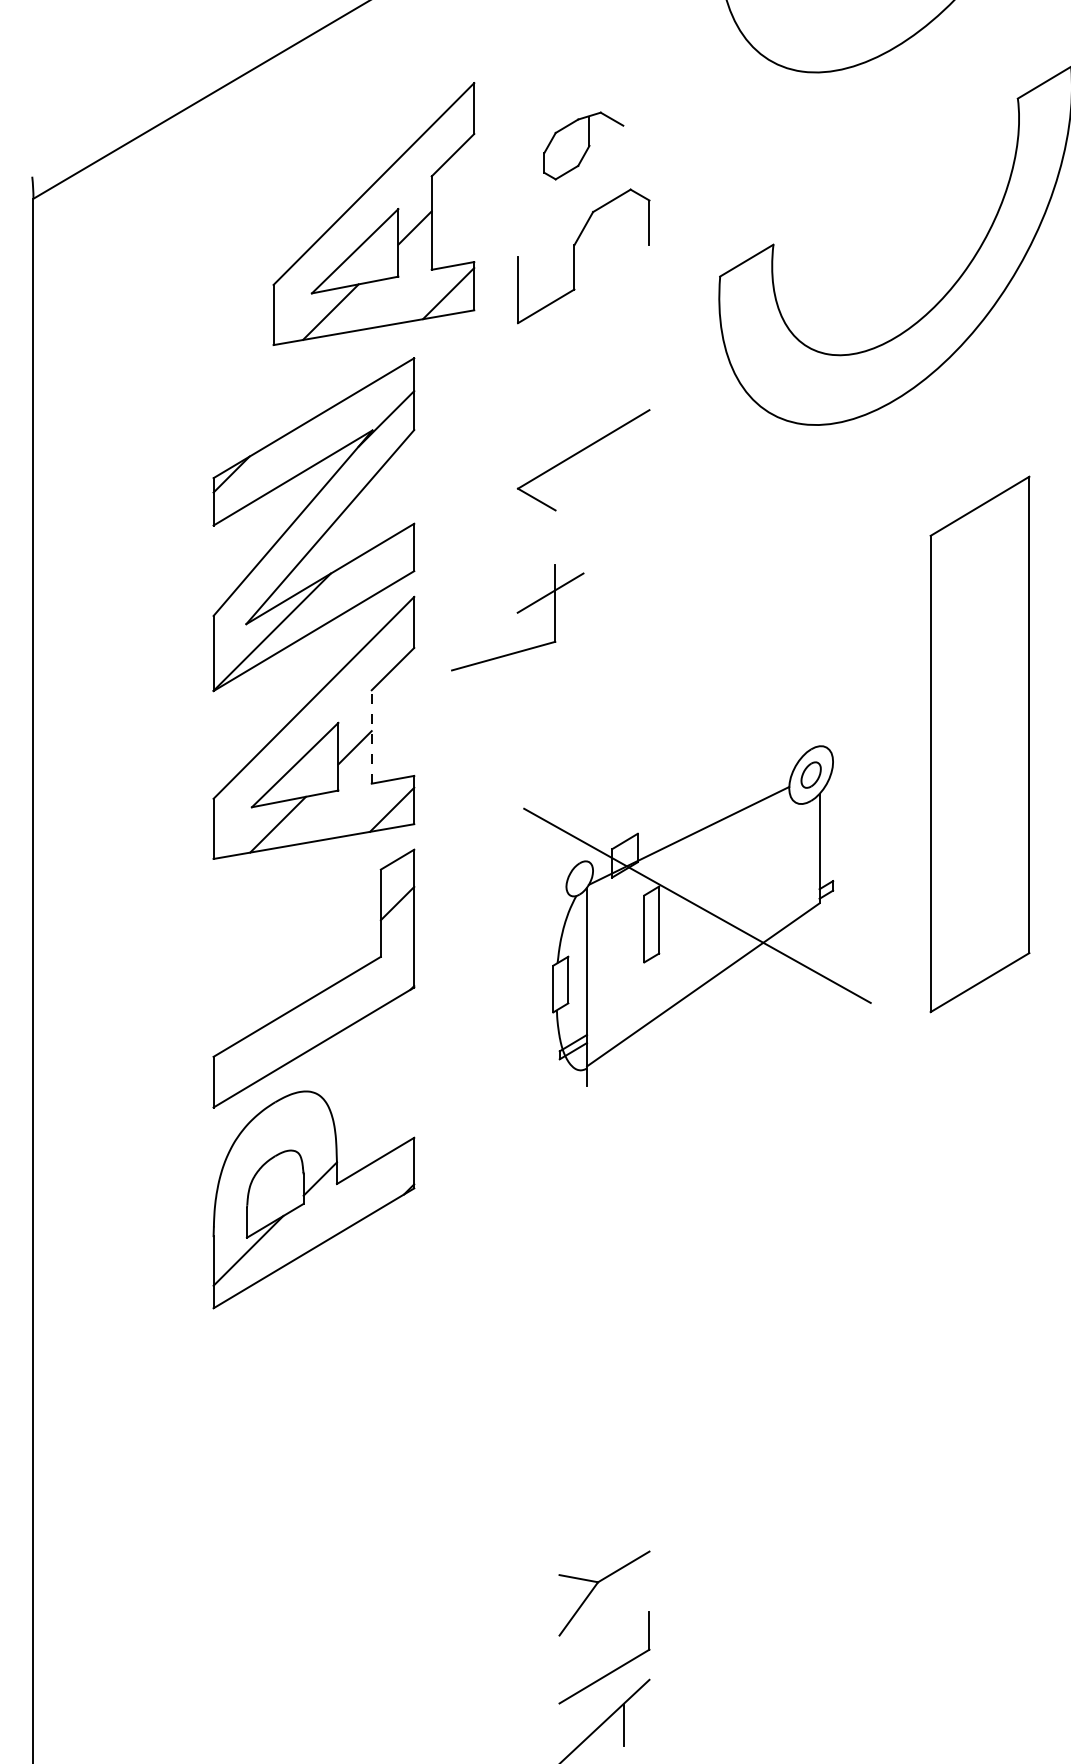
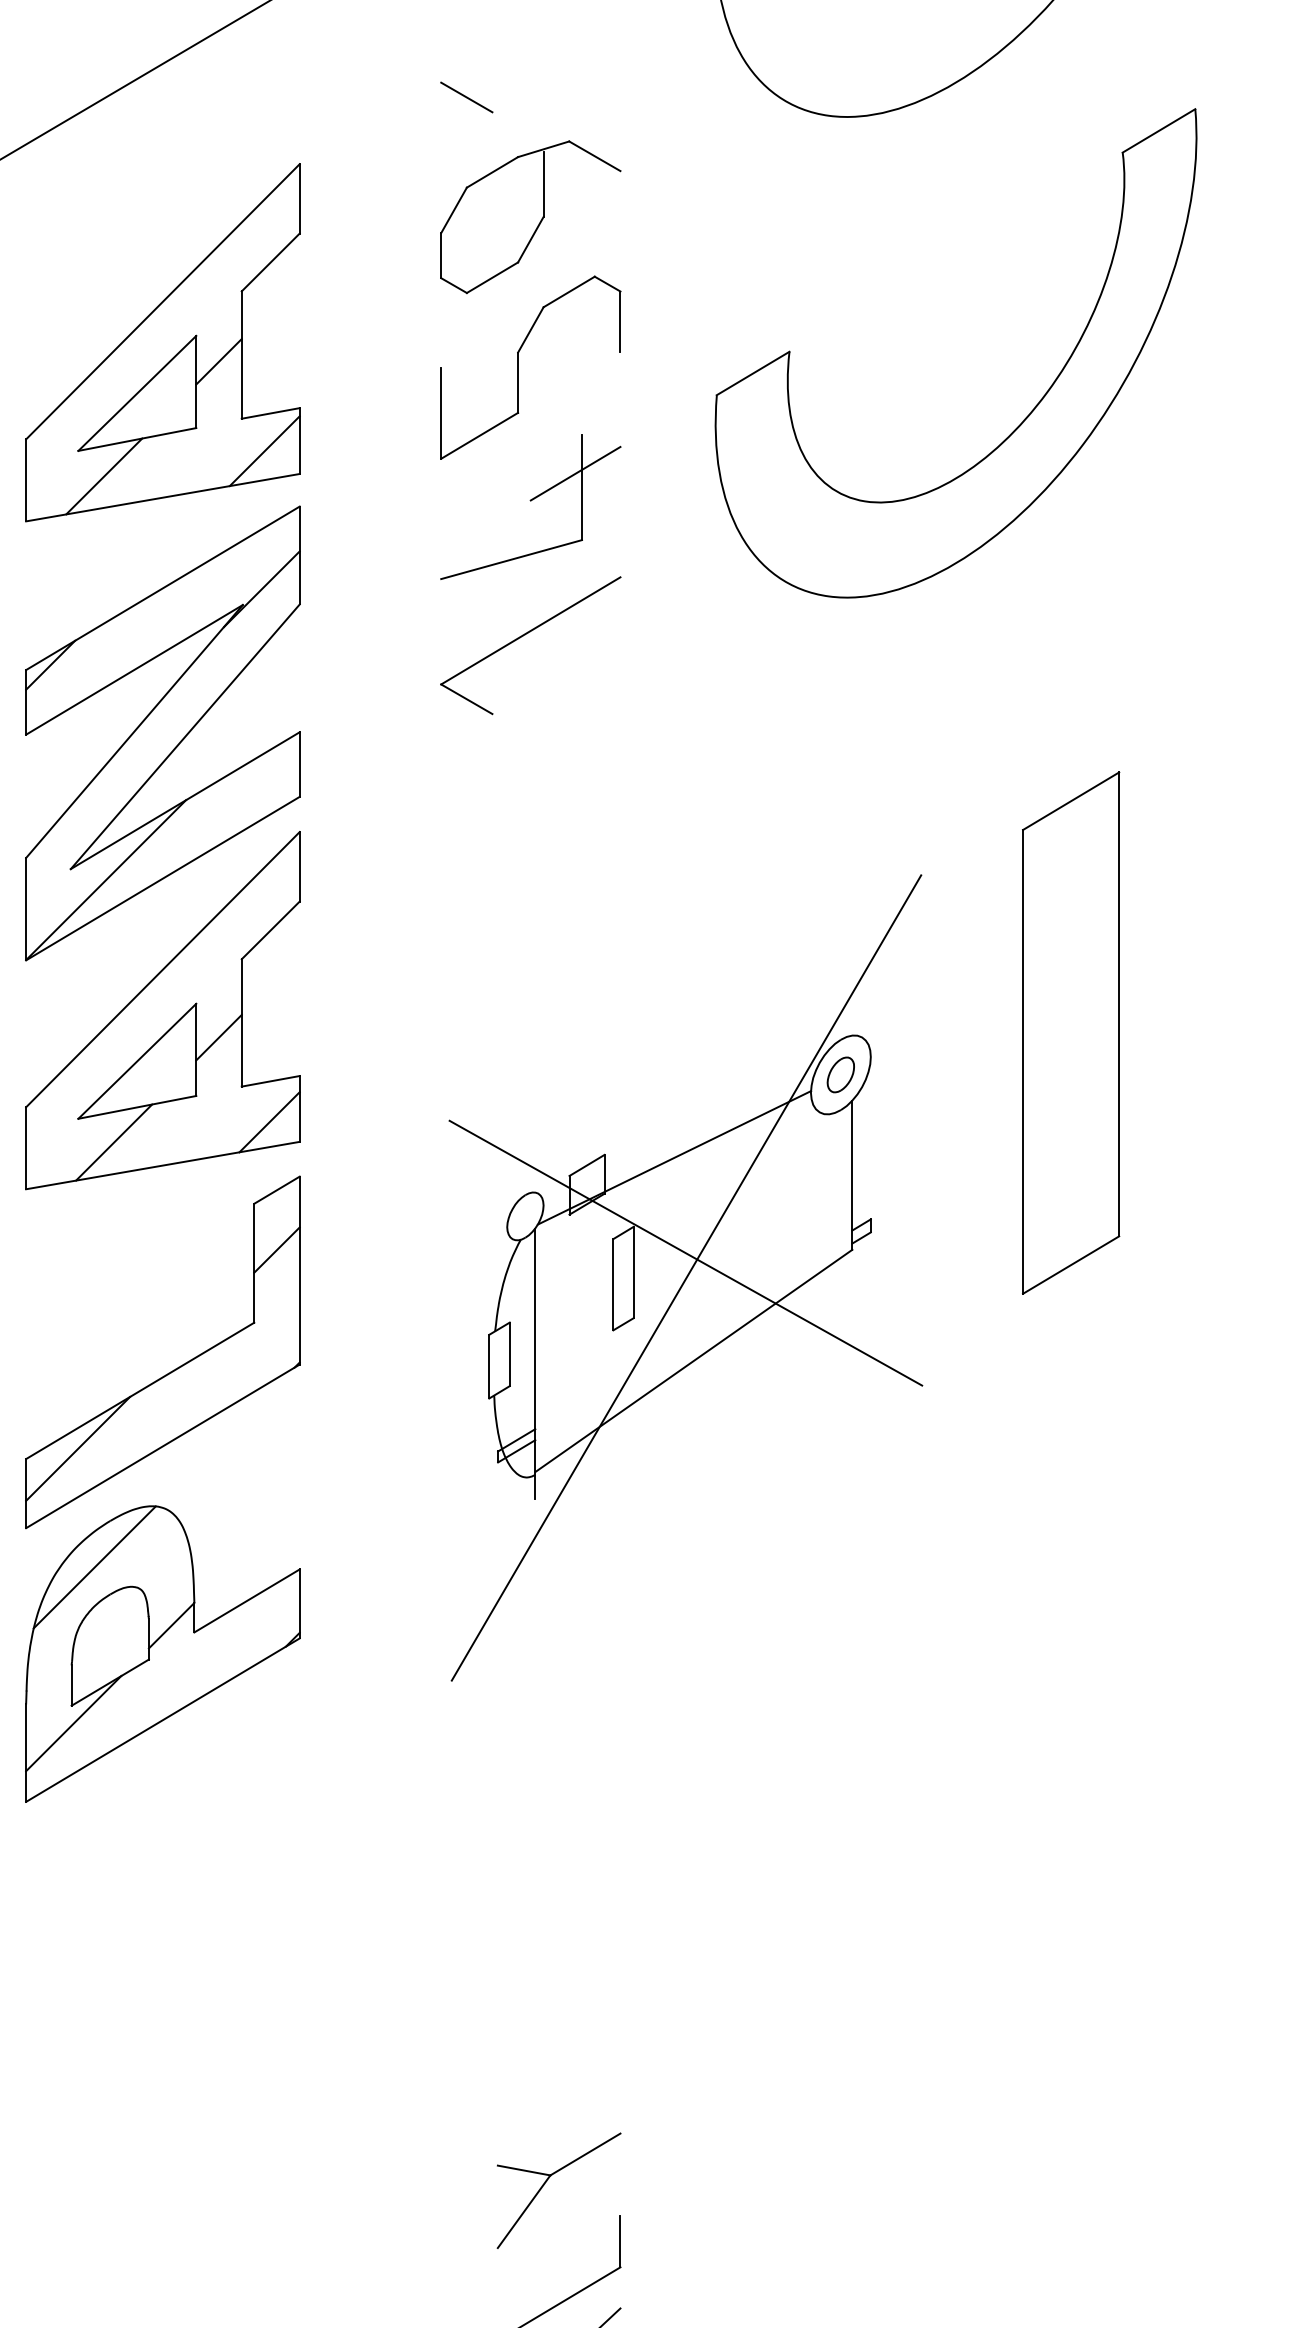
line: (536, 58) -> (466, 97), added
part: (583, 145) -> (530, 216), size x1.67
part: (373, 213) -> (162, 341), moved
part: (517, 617) -> (530, 506), moved
line: (371, 736) -> (241, 1022), dashed -> solid
part: (979, 744) -> (1070, 1033), size x0.71
line: (697, 923) -> (685, 1277), added
line: (251, 1049) -> (77, 1449), added
line: (263, 1136) -> (94, 1567), added

